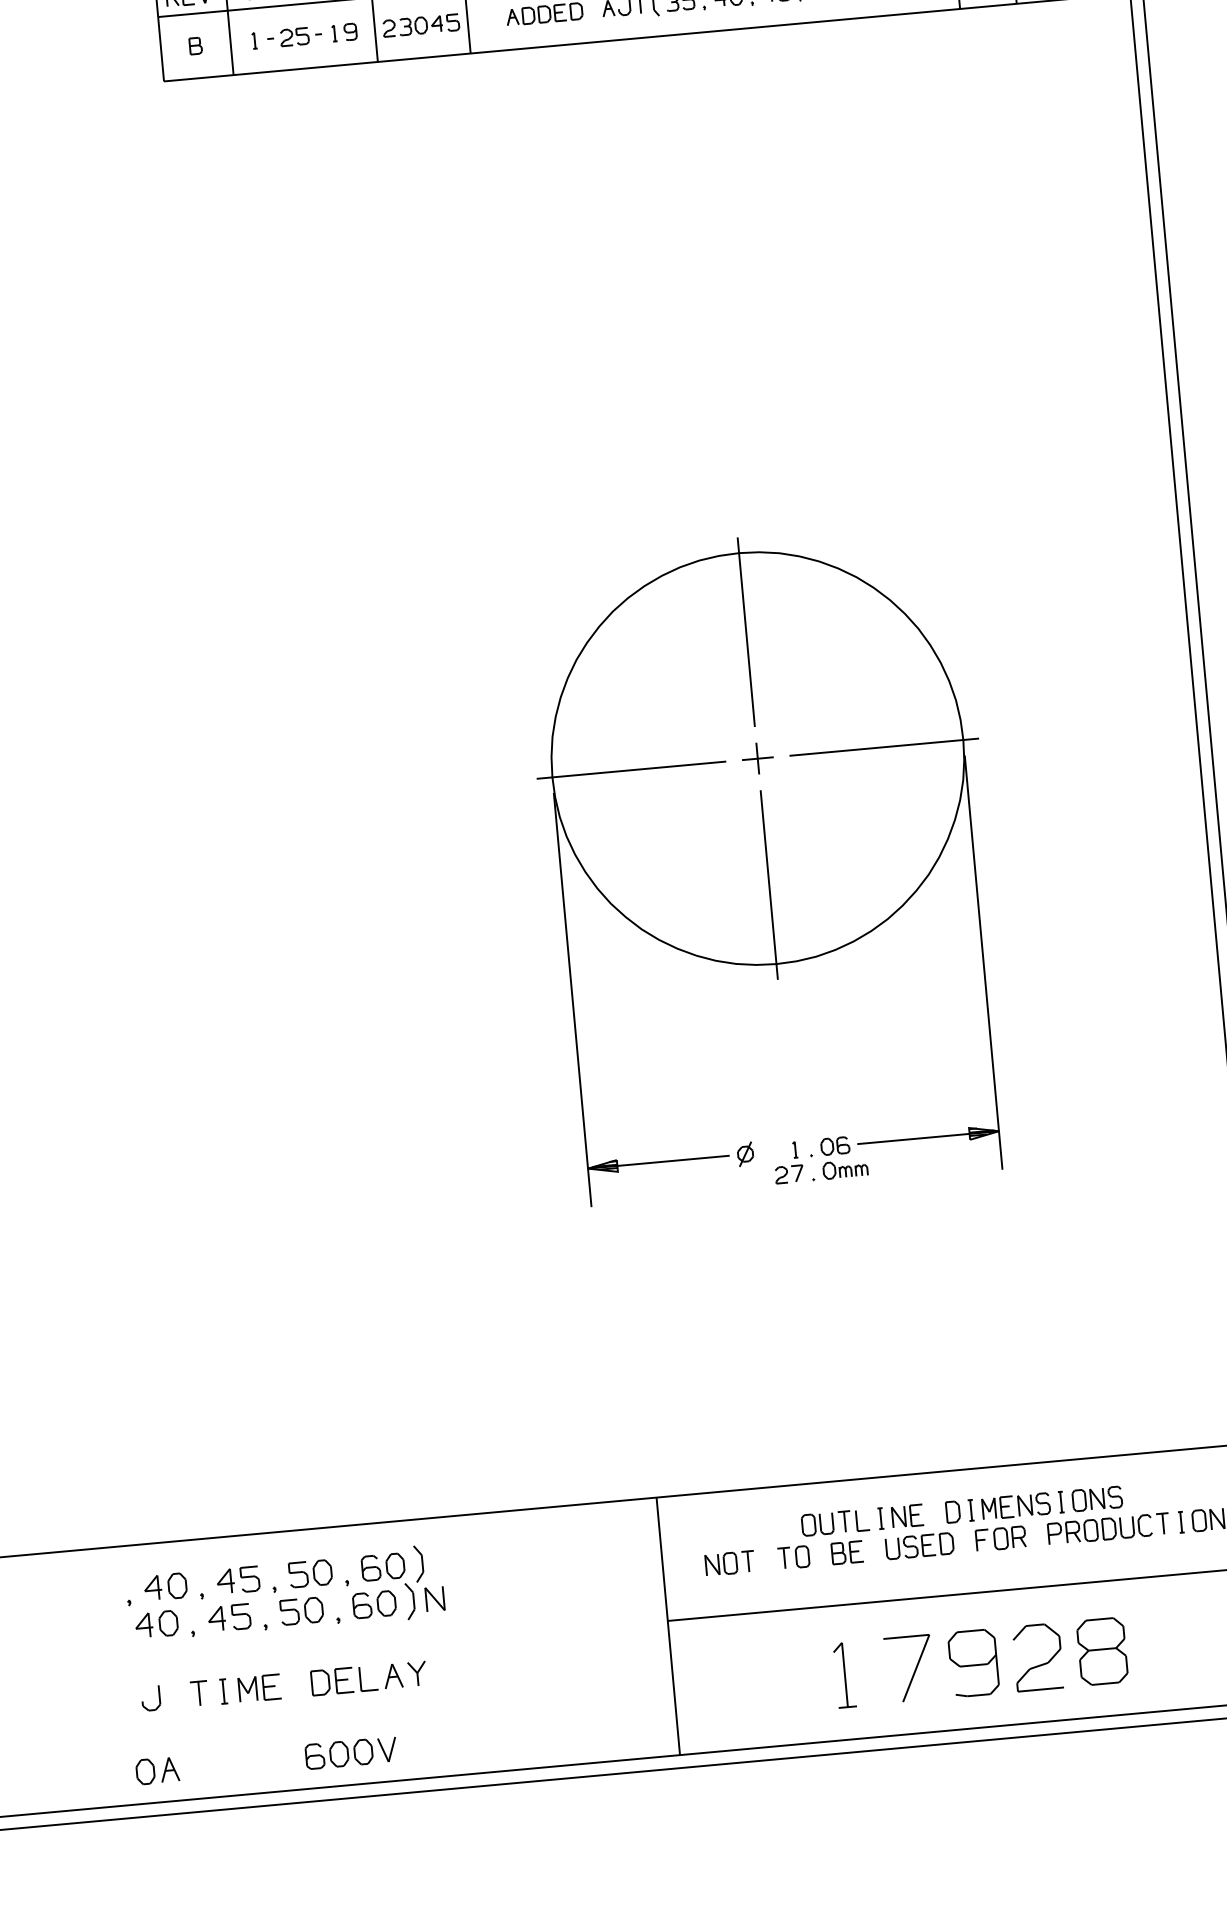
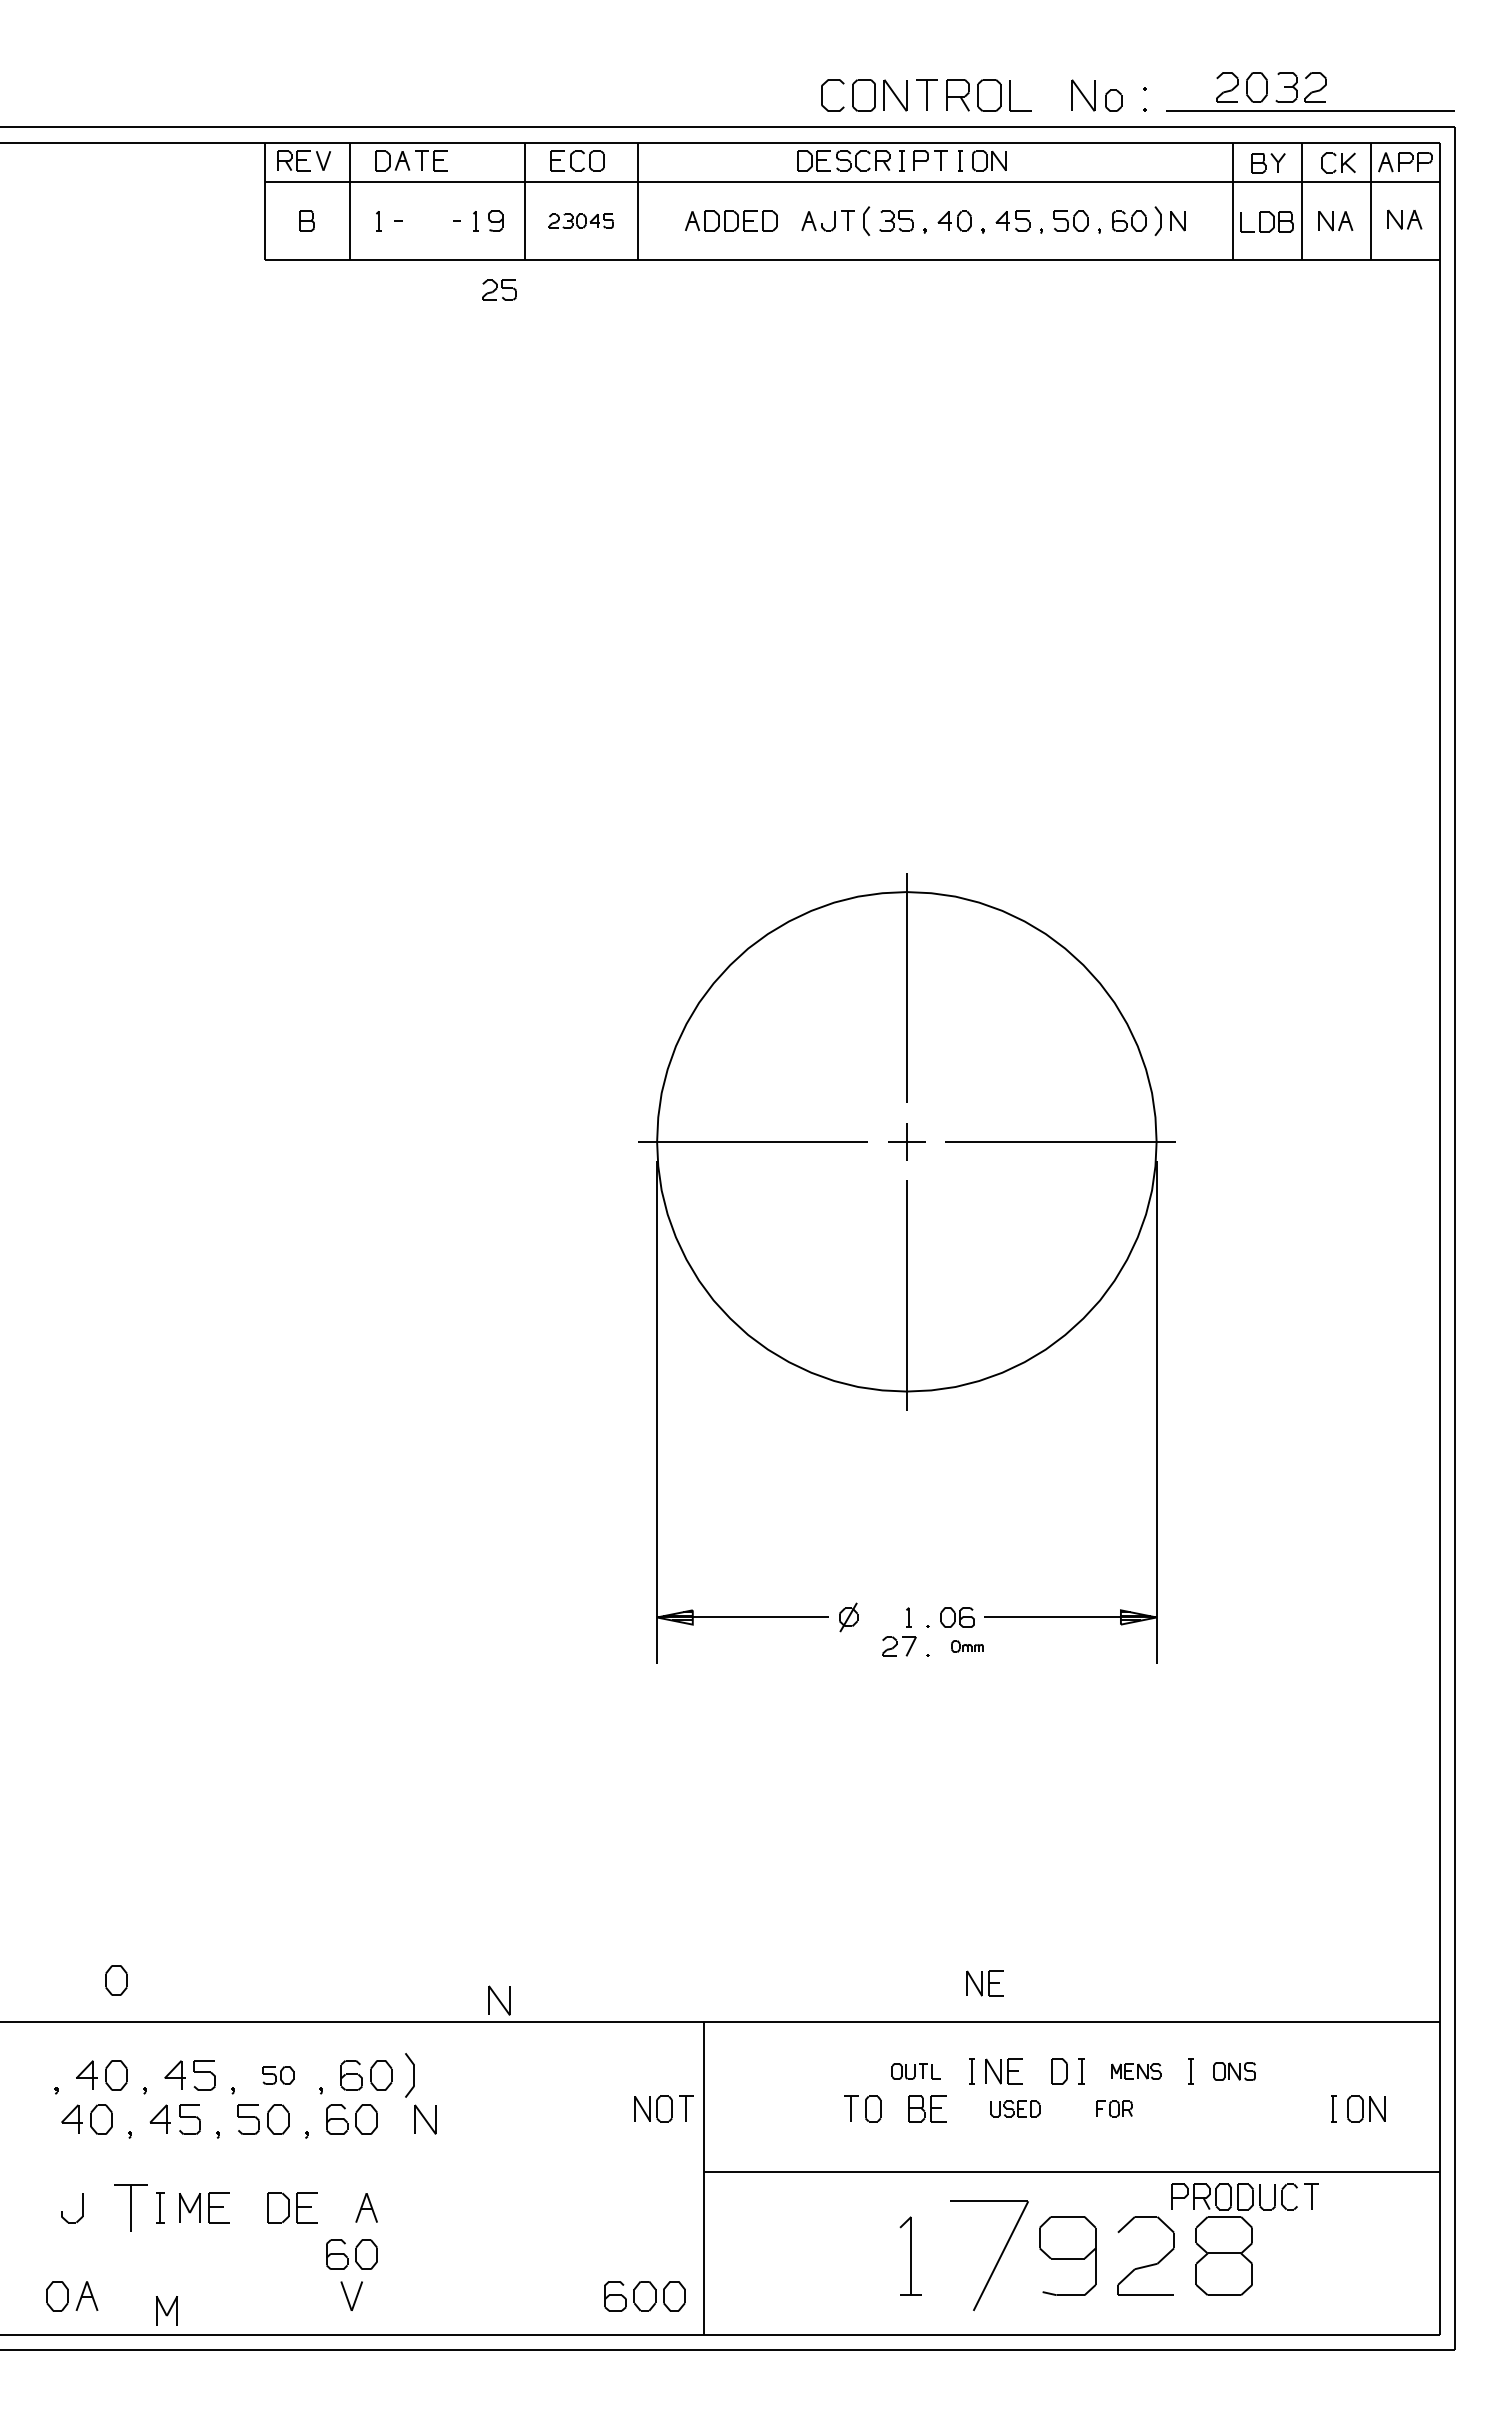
part: (421, 24) -> (581, 220), size x0.7
part: (294, 36) -> (499, 289), moved
part: (845, 1169) -> (967, 1646), size x0.6
part: (884, 1445) -> (984, 1983), added
part: (487, 1495) -> (499, 2000), added
part: (1097, 1498) -> (1234, 2071), size x0.7
part: (1016, 1506) -> (1136, 2071), size x0.6
part: (170, 1507) -> (116, 1980), added
part: (835, 1522) -> (916, 2071), size x0.6
part: (1108, 1528) -> (1244, 2196), moved
part: (1001, 1538) -> (1114, 2108), size x0.6
part: (919, 1545) -> (1015, 2108), size x0.6
part: (729, 1563) -> (663, 2108), moved
part: (310, 1573) -> (278, 2075), size x0.6
part: (410, 1601) -> (395, 2119), removed
part: (910, 1668) -> (990, 2255), size x1.4
part: (417, 1673) -> (396, 2207), removed
part: (361, 1679) -> (327, 2208), removed
part: (199, 1693) -> (131, 2207), size x1.6
part: (384, 1715) -> (351, 2254), added
part: (338, 1754) -> (644, 2296), moved
part: (236, 1775) -> (166, 2310), added

